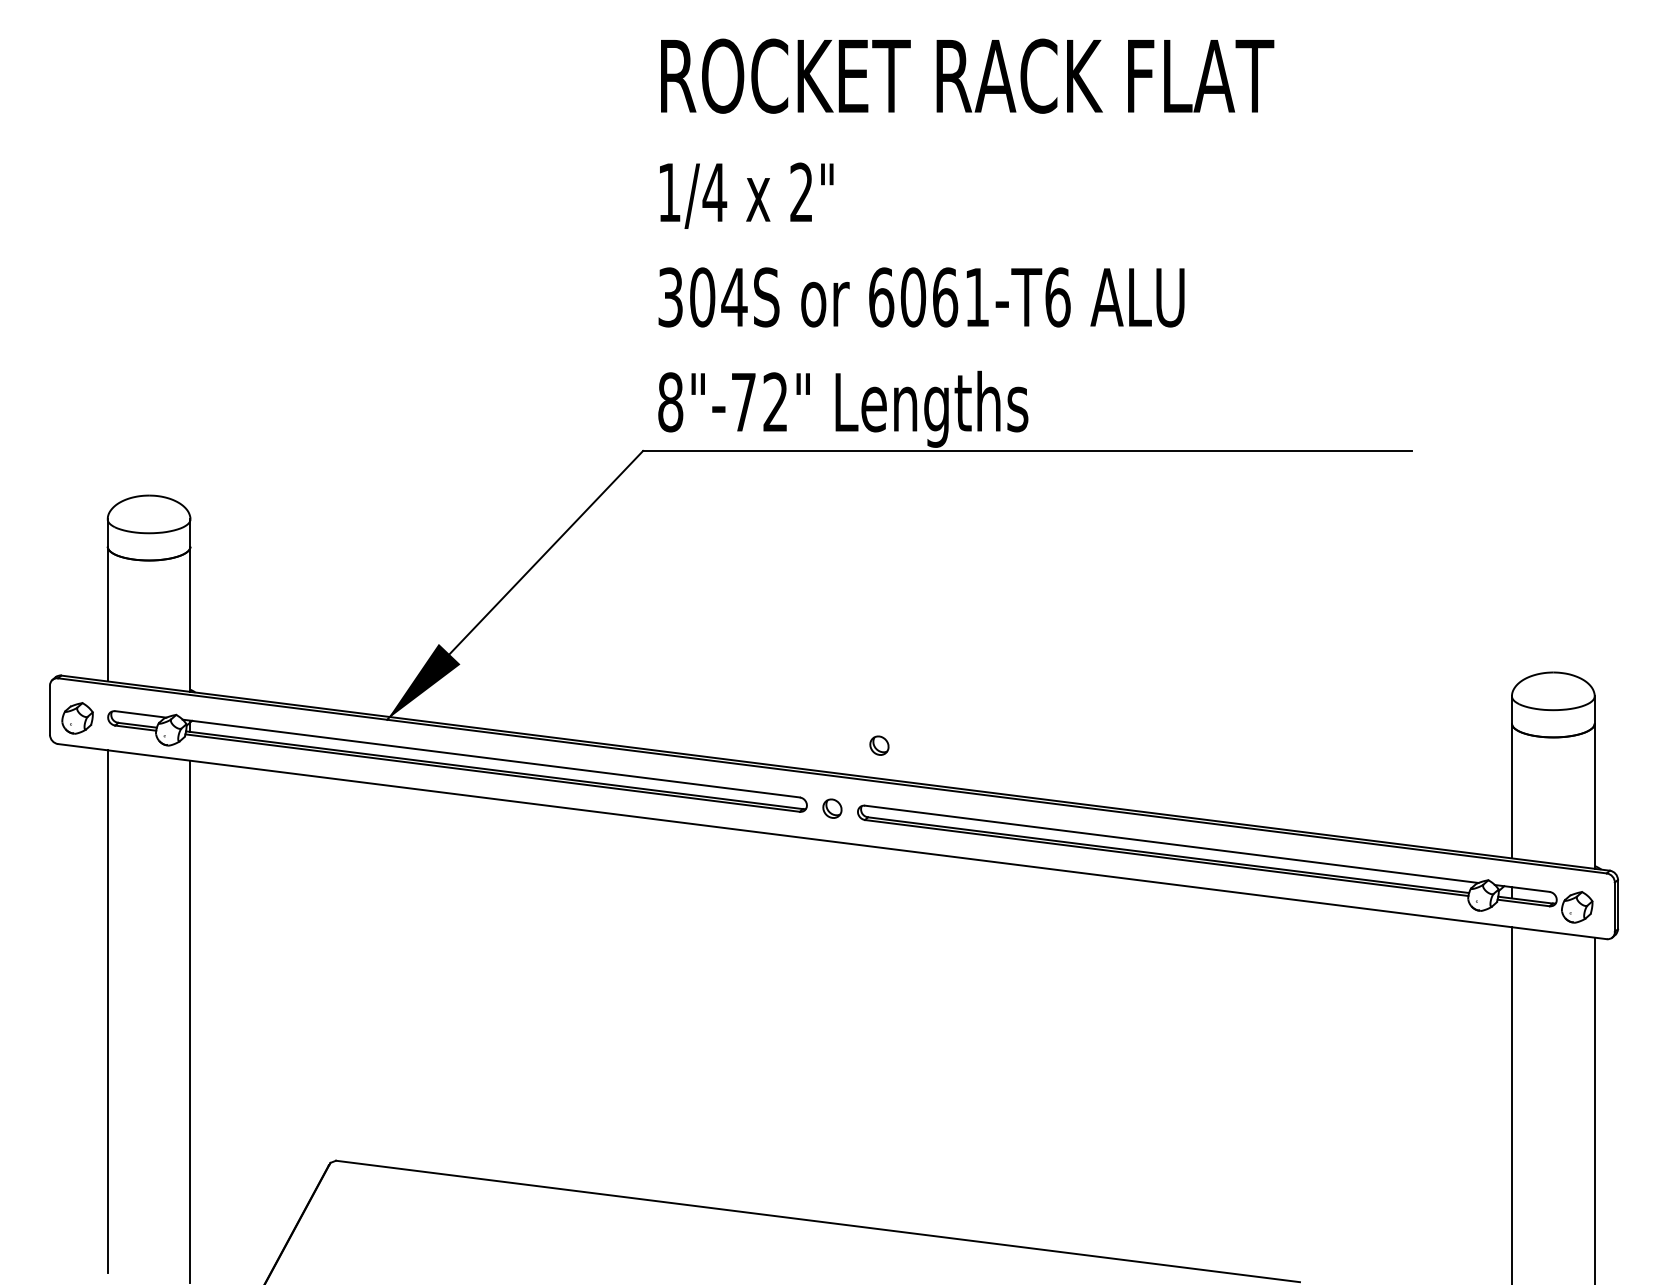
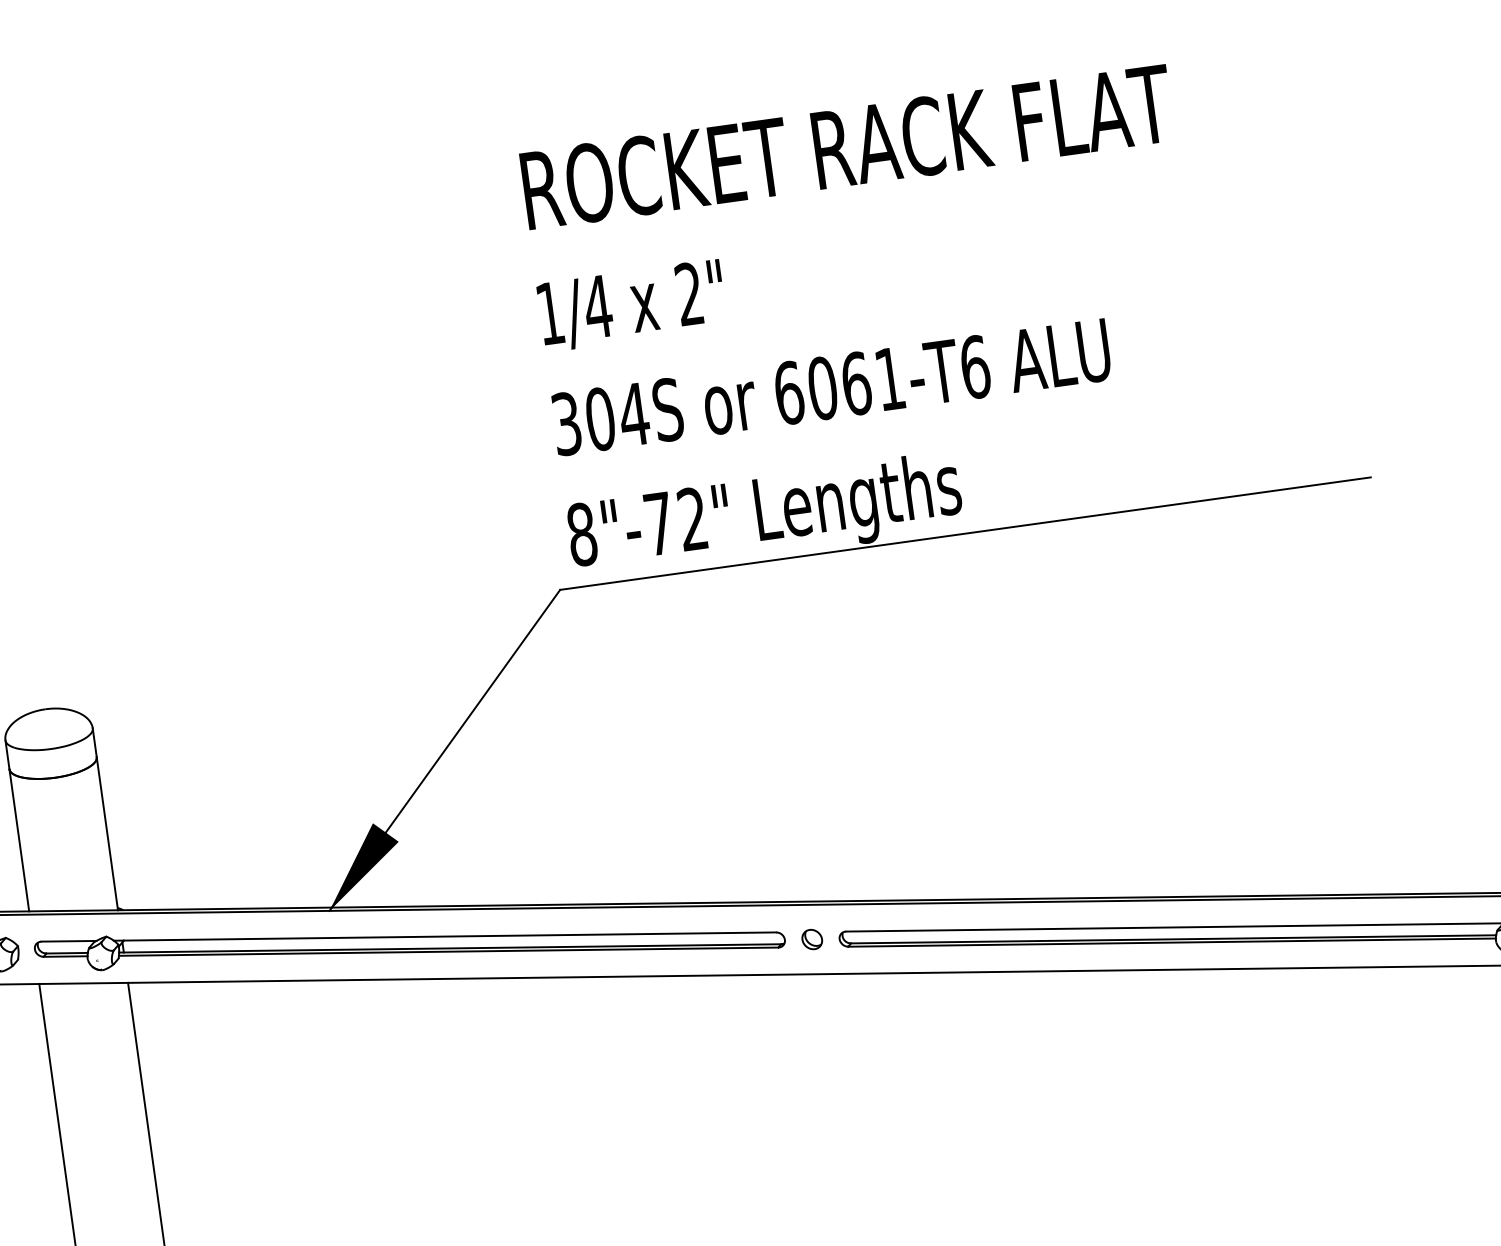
part: (879, 745) -> (852, 865), removed

